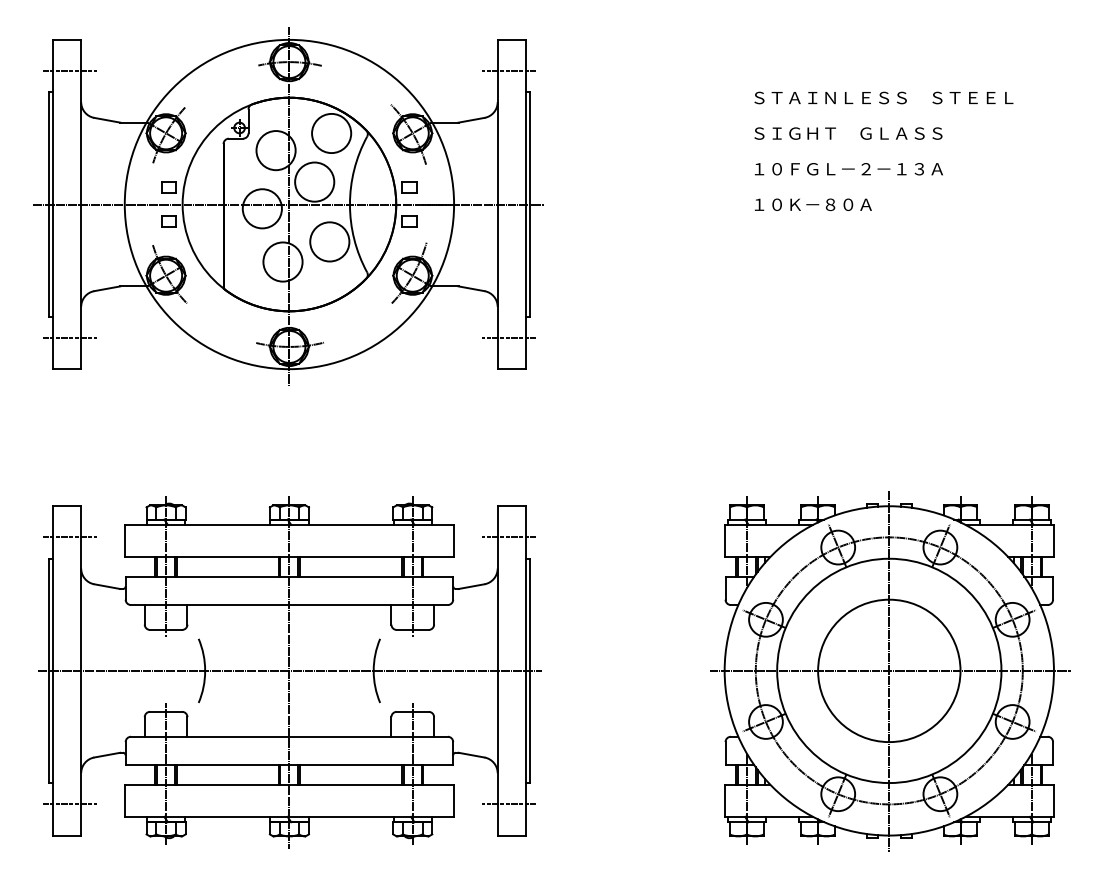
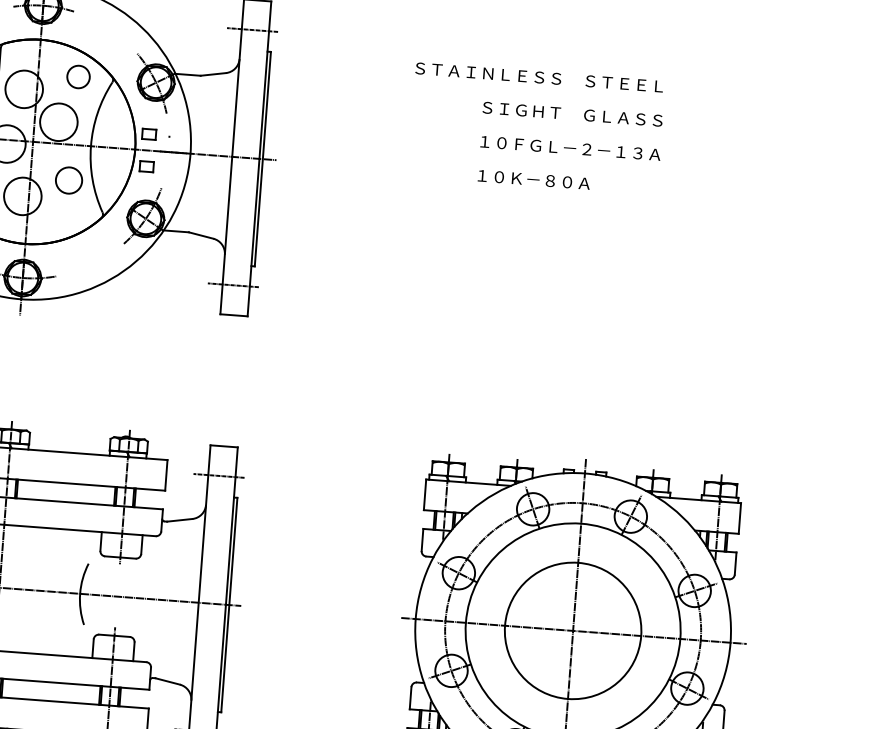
text: (883, 97) -> (538, 77), moved
circle: (331, 133) -> (78, 77), size x0.6
circle: (329, 241) -> (68, 180), size x0.7

